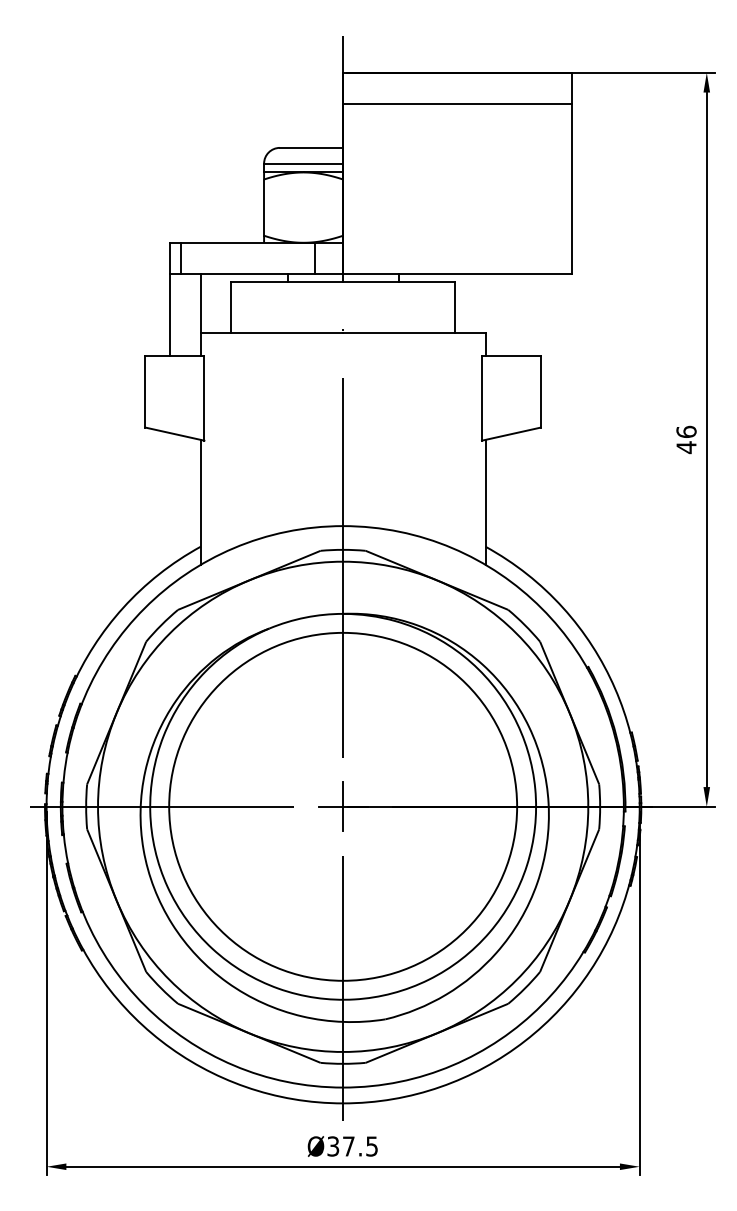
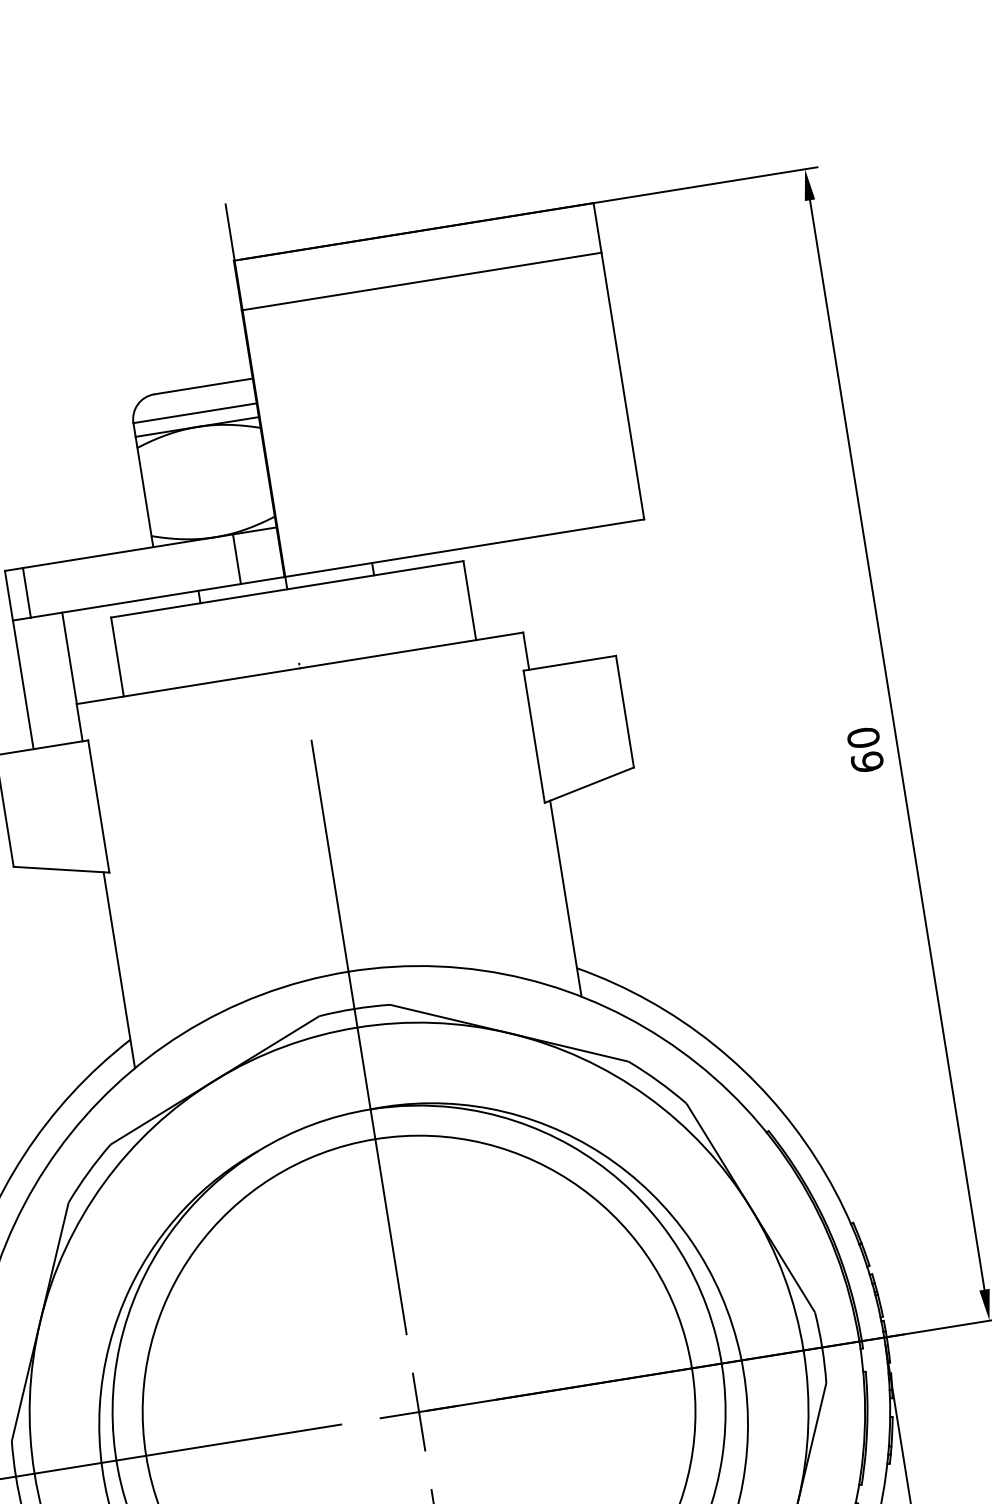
text: (686, 439) -> (865, 749), 46 -> 60

